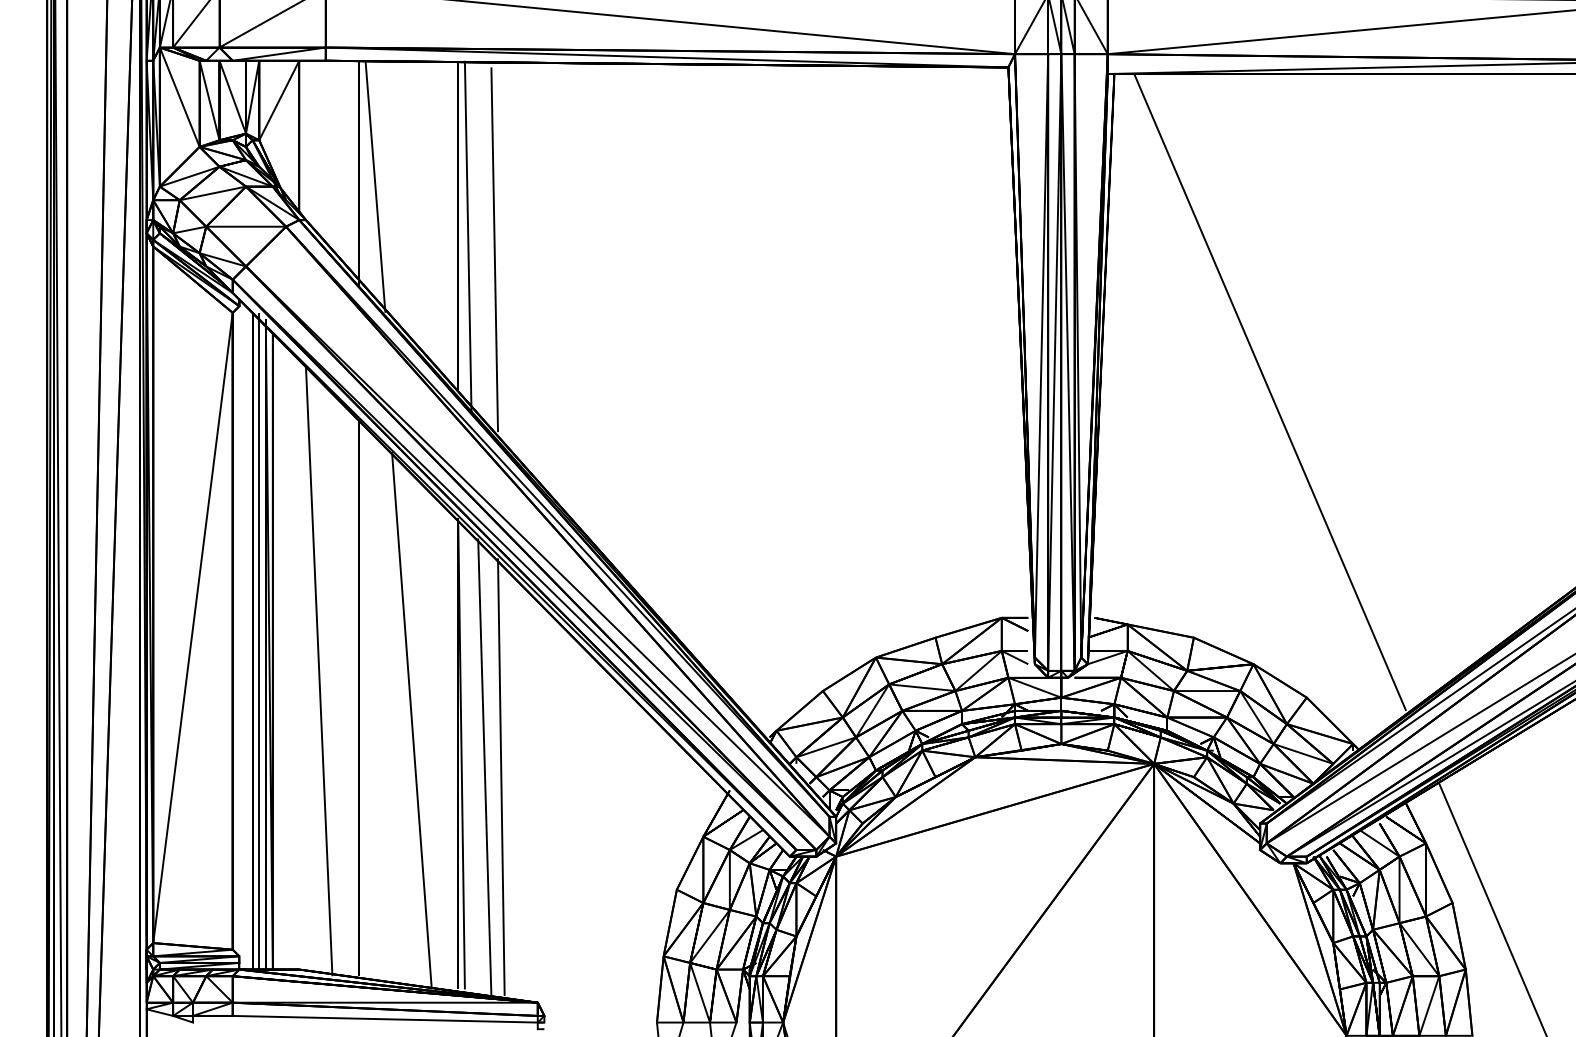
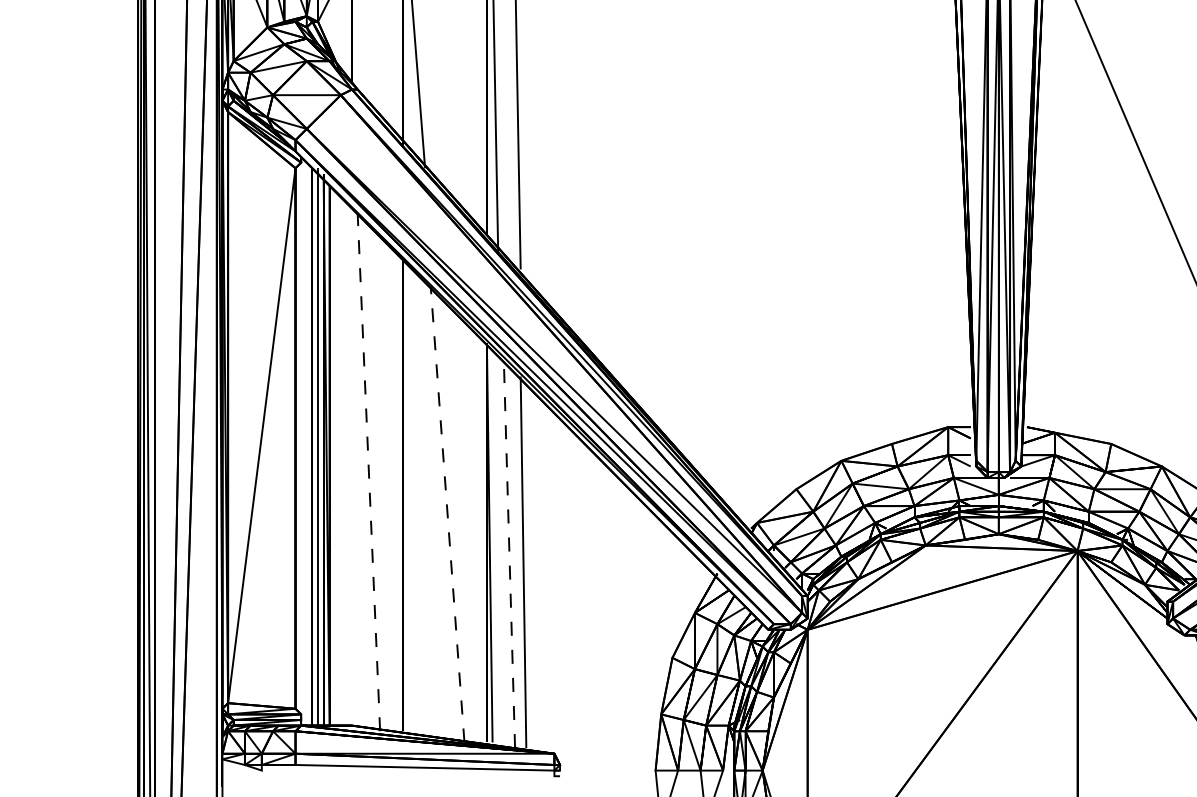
line: (319, 670) -> (369, 471), solid -> dashed
line: (411, 720) -> (447, 514), solid -> dashed
line: (484, 767) -> (509, 554), solid -> dashed

